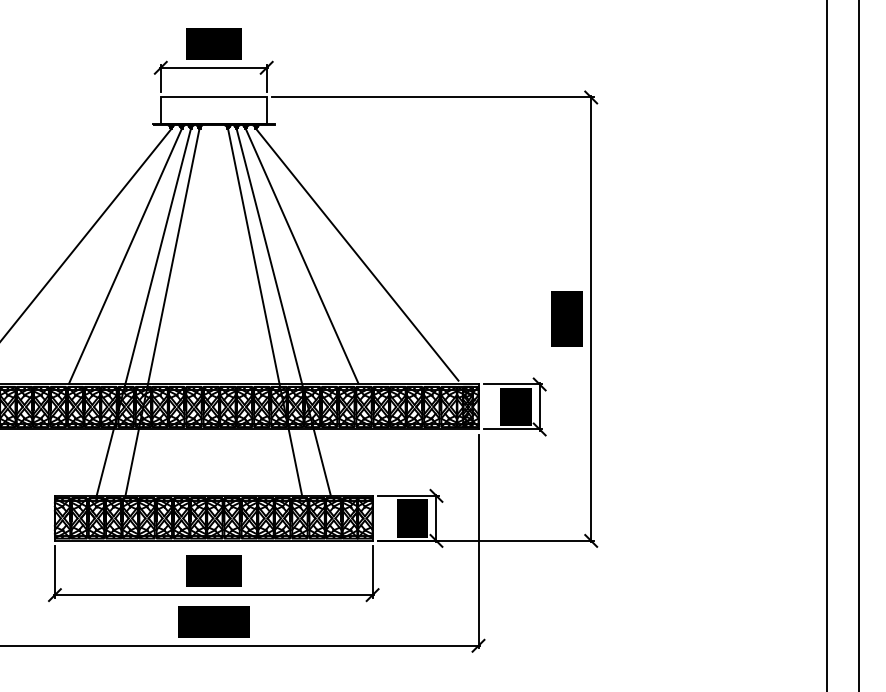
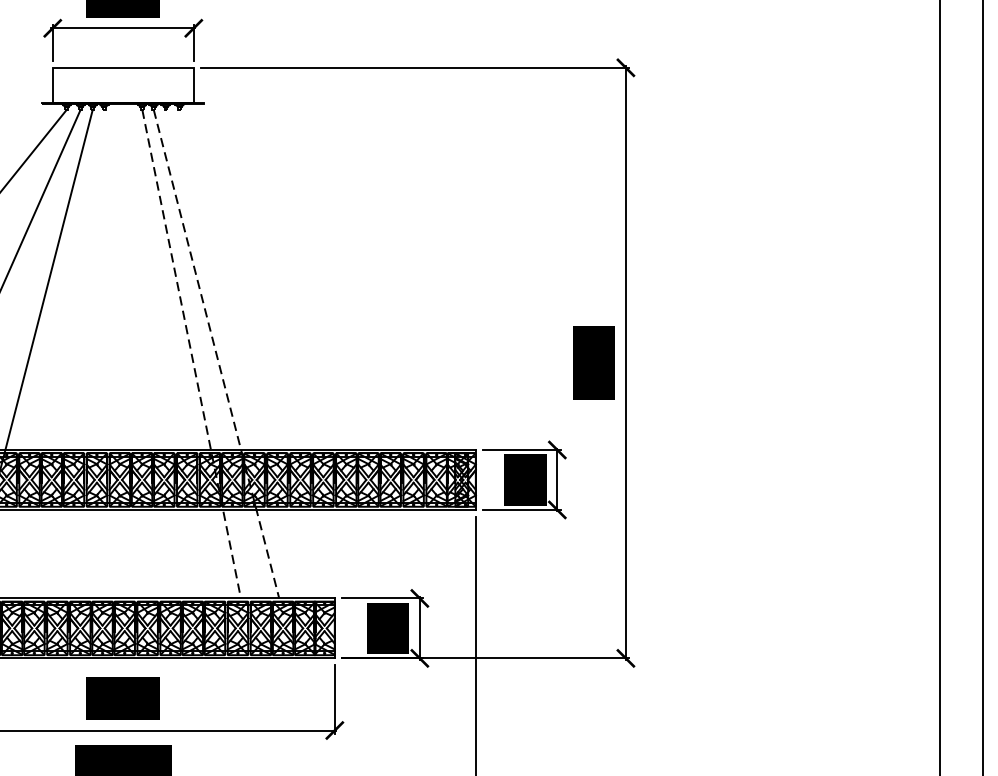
line: (357, 254) -> (314, 276), removed
line: (301, 255) -> (240, 278), removed
line: (162, 311) -> (54, 352), removed
line: (265, 312) -> (192, 354), solid -> dashed
line: (283, 312) -> (216, 354), solid -> dashed

